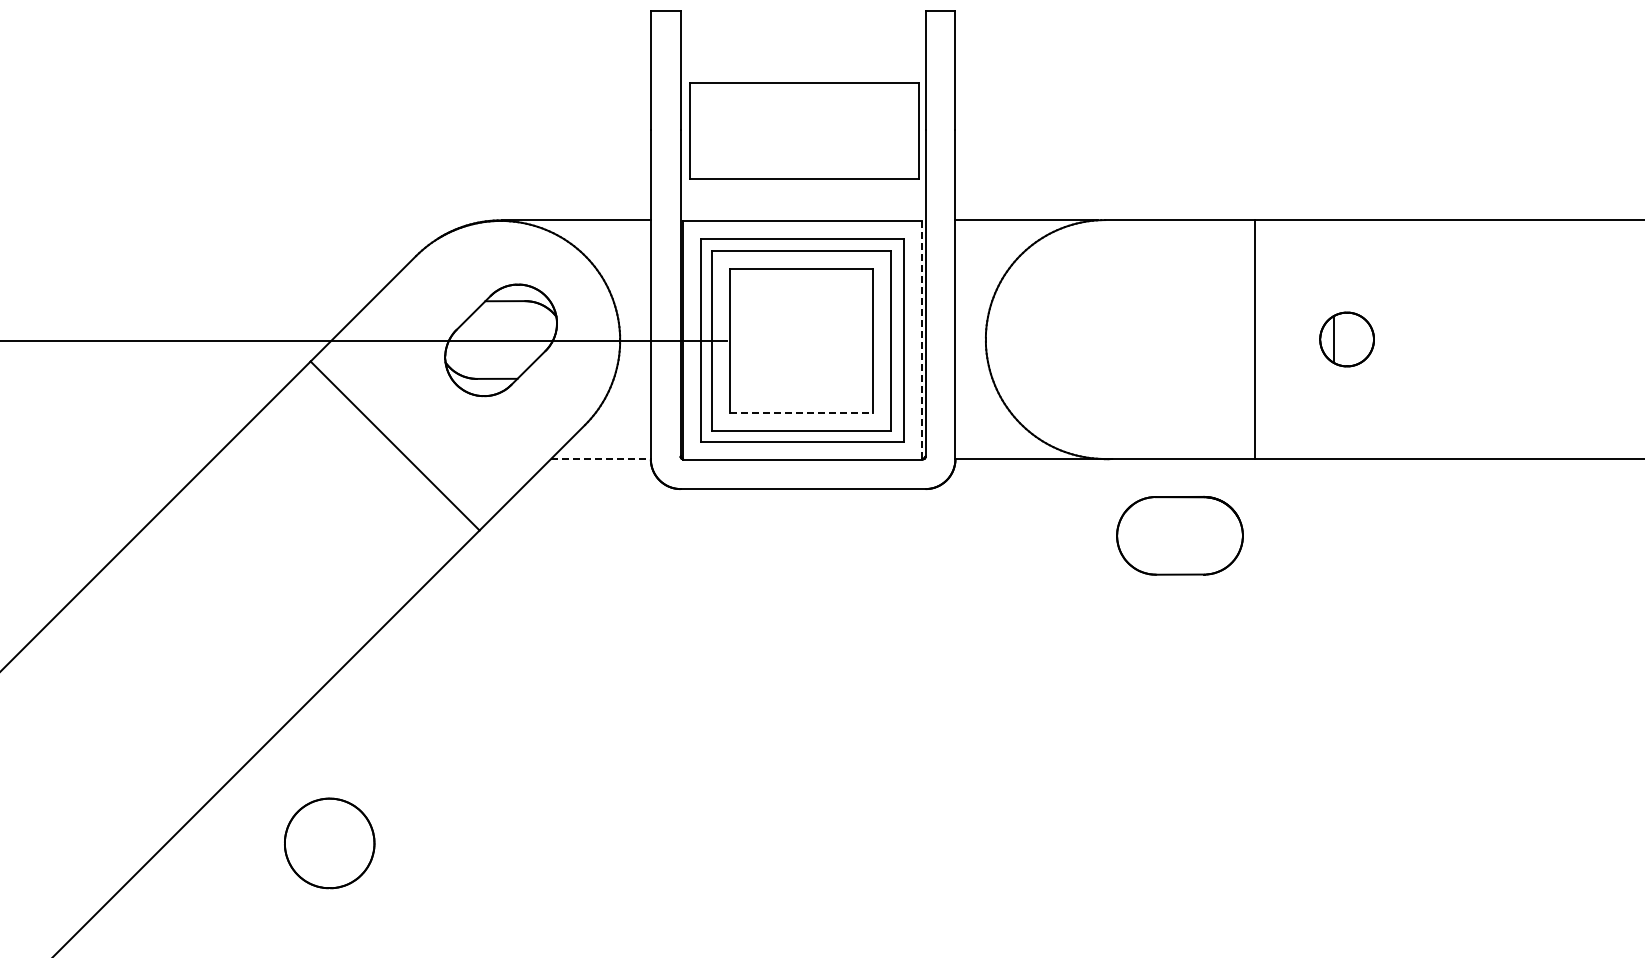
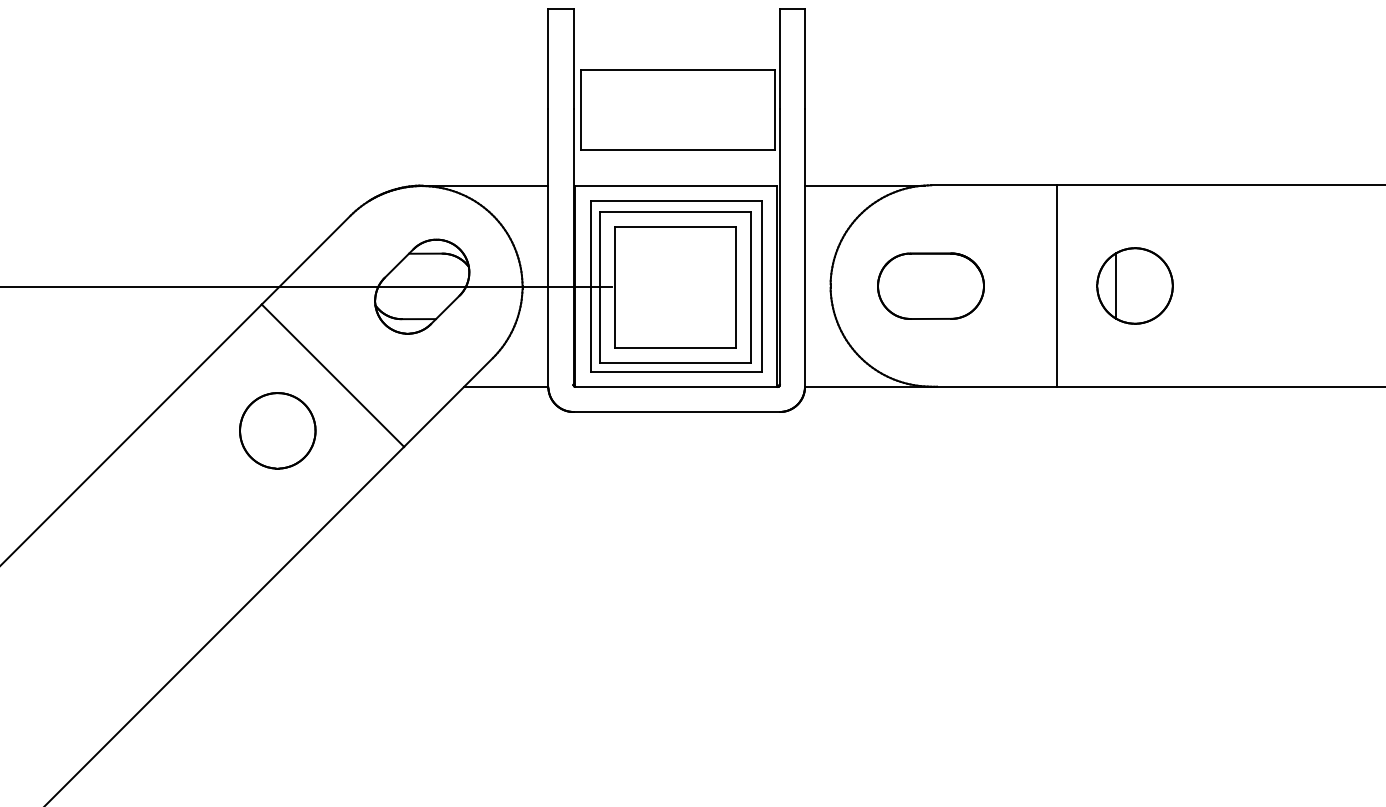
part: (1346, 339) -> (1134, 285), size x1.67
line: (921, 341) -> (776, 287), dashed -> solid
line: (801, 412) -> (675, 347), dashed -> solid
line: (601, 459) -> (506, 387), dashed -> solid
part: (1179, 535) -> (930, 285), moved
part: (329, 843) -> (277, 430), moved

